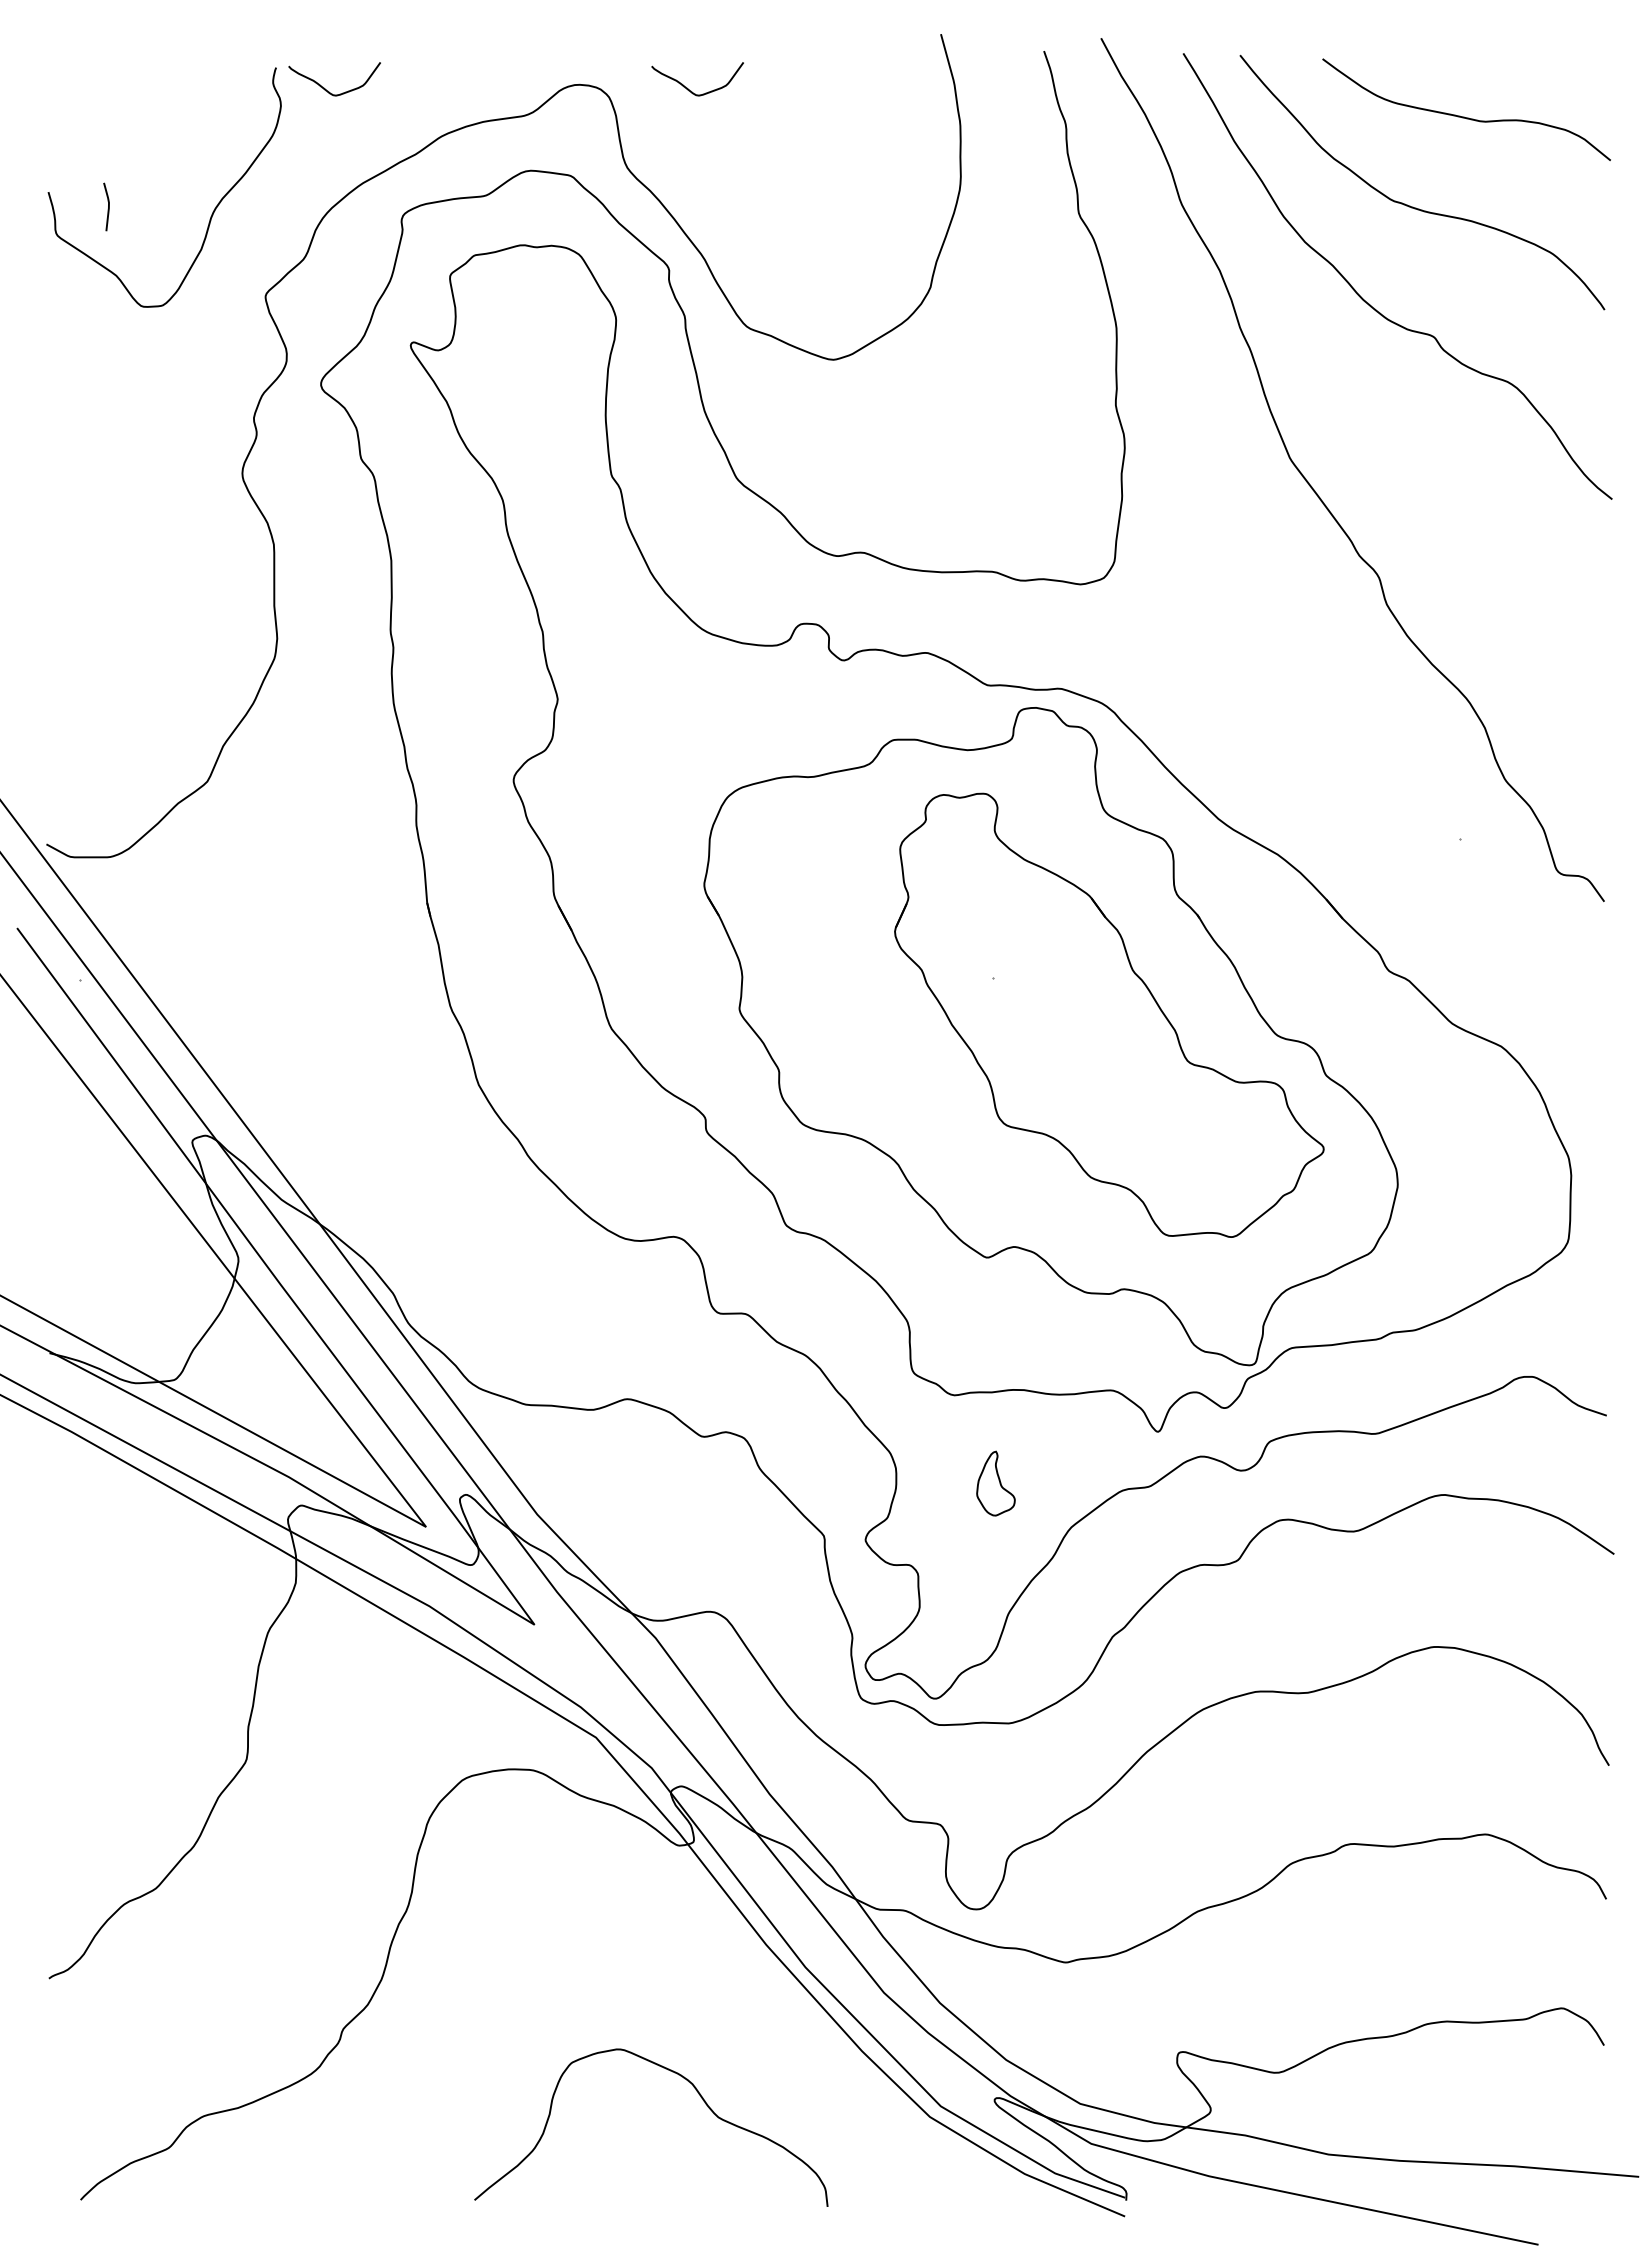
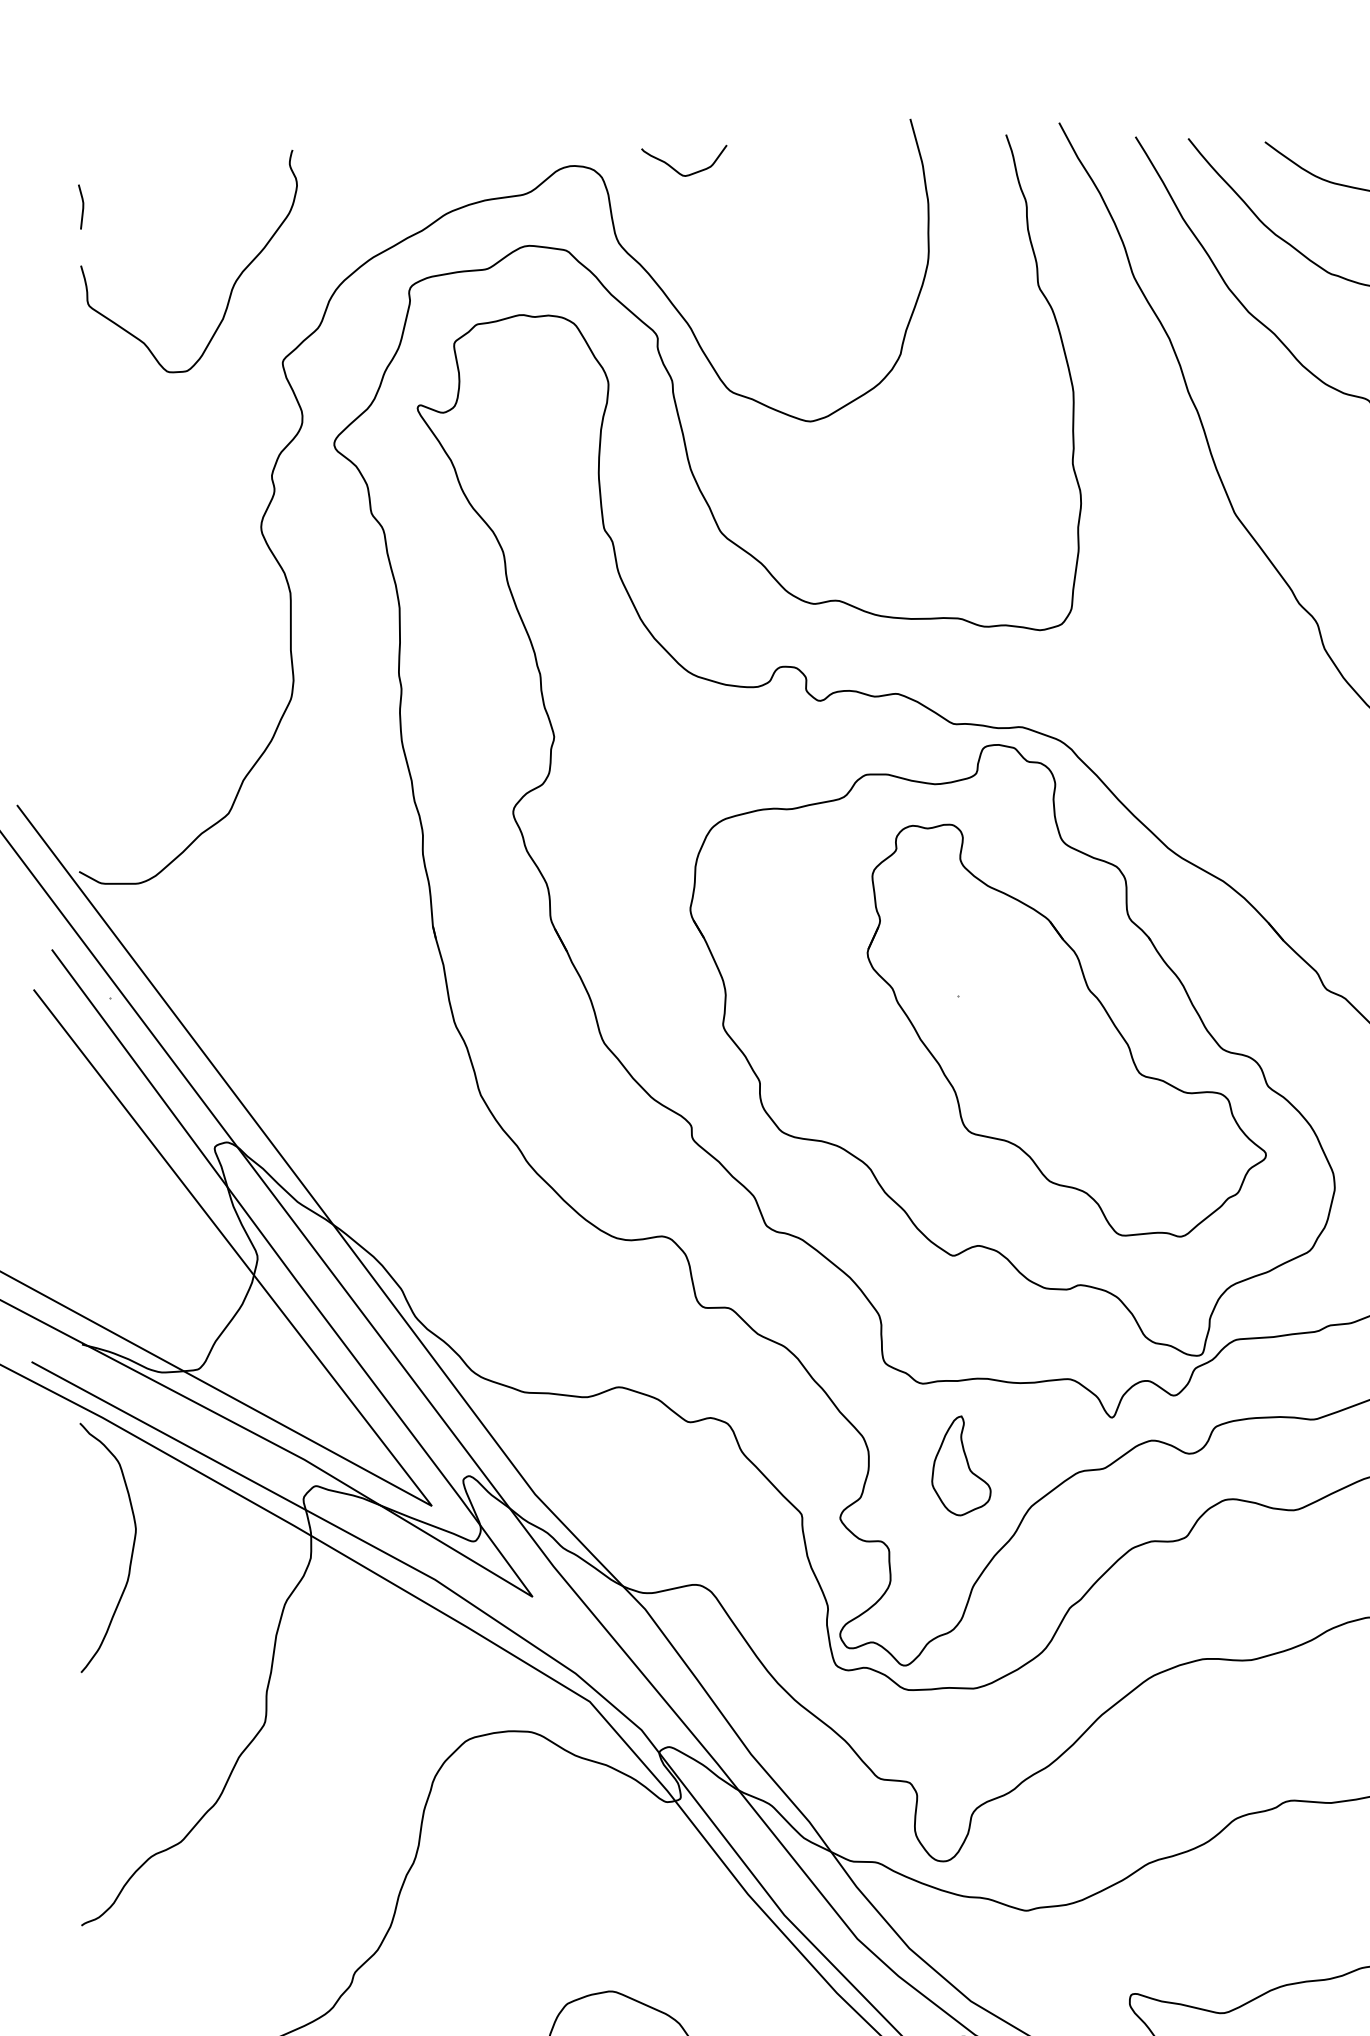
curve: (325, 88) -> (338, 169), removed
line: (108, 206) -> (82, 206), moved
part: (995, 1483) -> (961, 1465), size x1.67
curve: (102, 1578) -> (131, 1553), added

